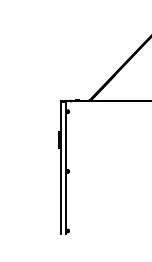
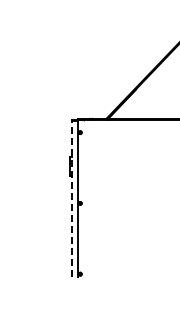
line: (60, 167) -> (71, 198), solid -> dashed

